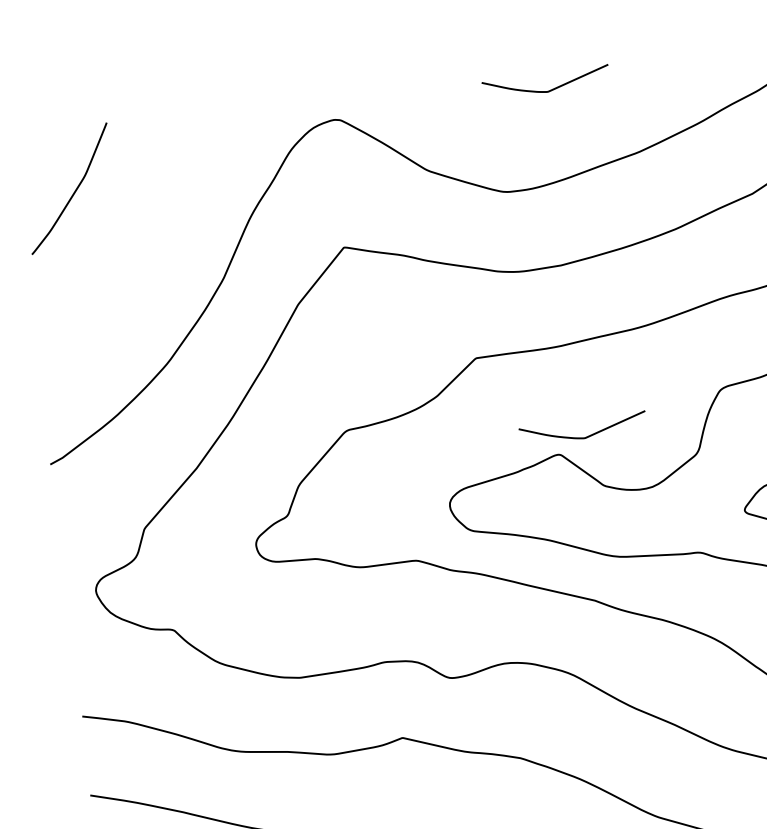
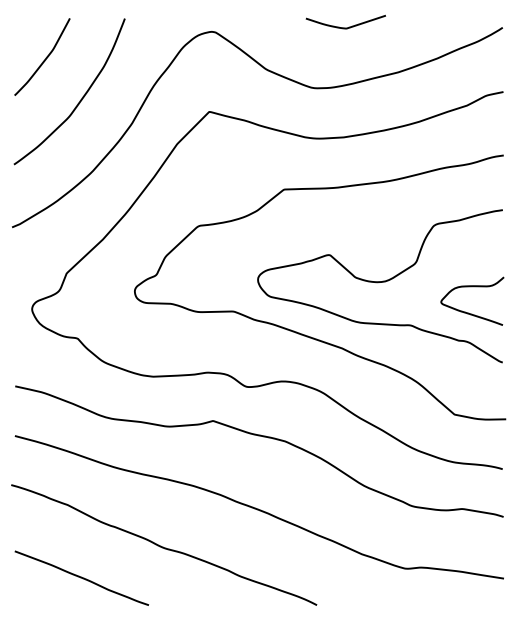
curve: (135, 251) -> (79, 100), added
curve: (583, 436) -> (345, 245), removed

